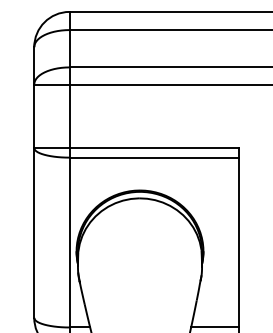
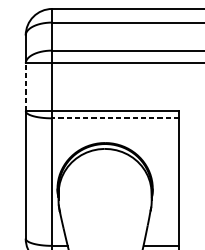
line: (34, 116) -> (25, 87), solid -> dashed
line: (154, 157) -> (116, 118), solid -> dashed

